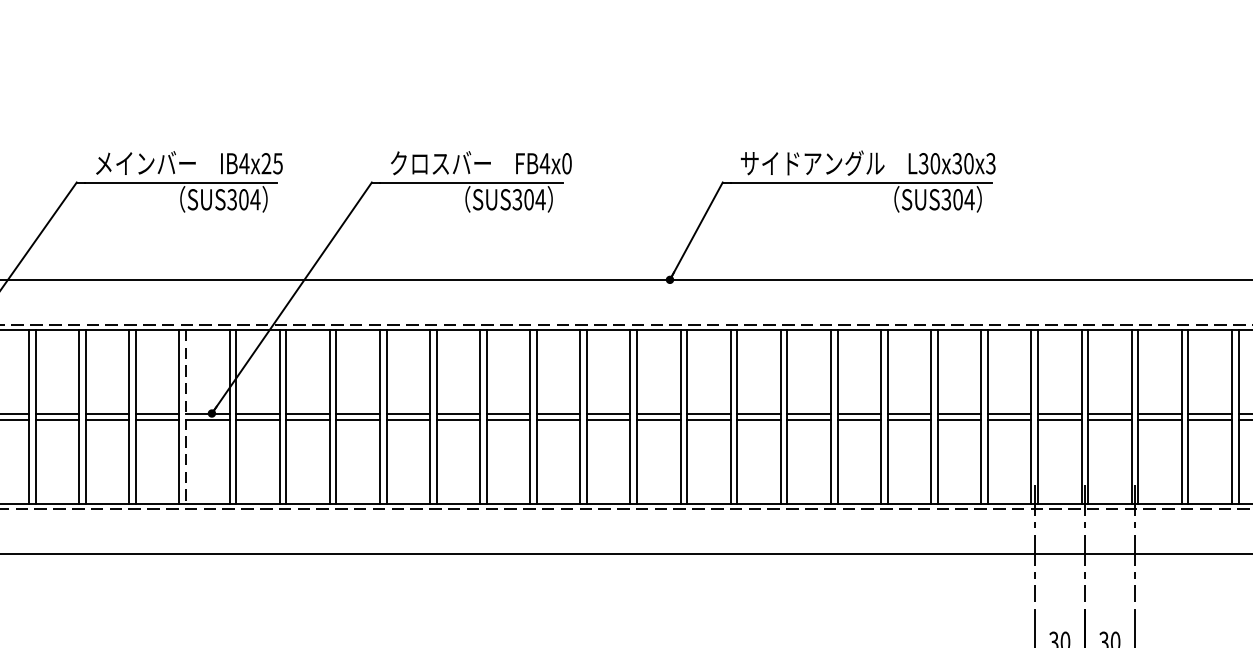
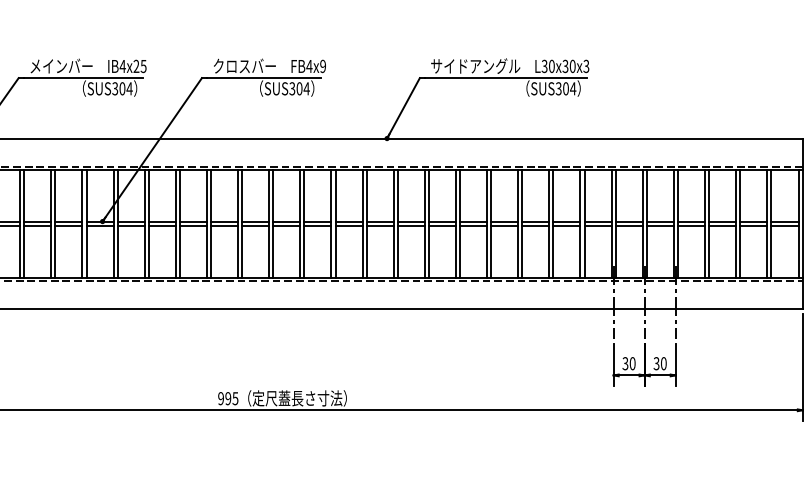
text: (565, 163) -> (322, 66), FB4x0 -> FB4x9
line: (185, 416) -> (86, 223), dashed -> solid

